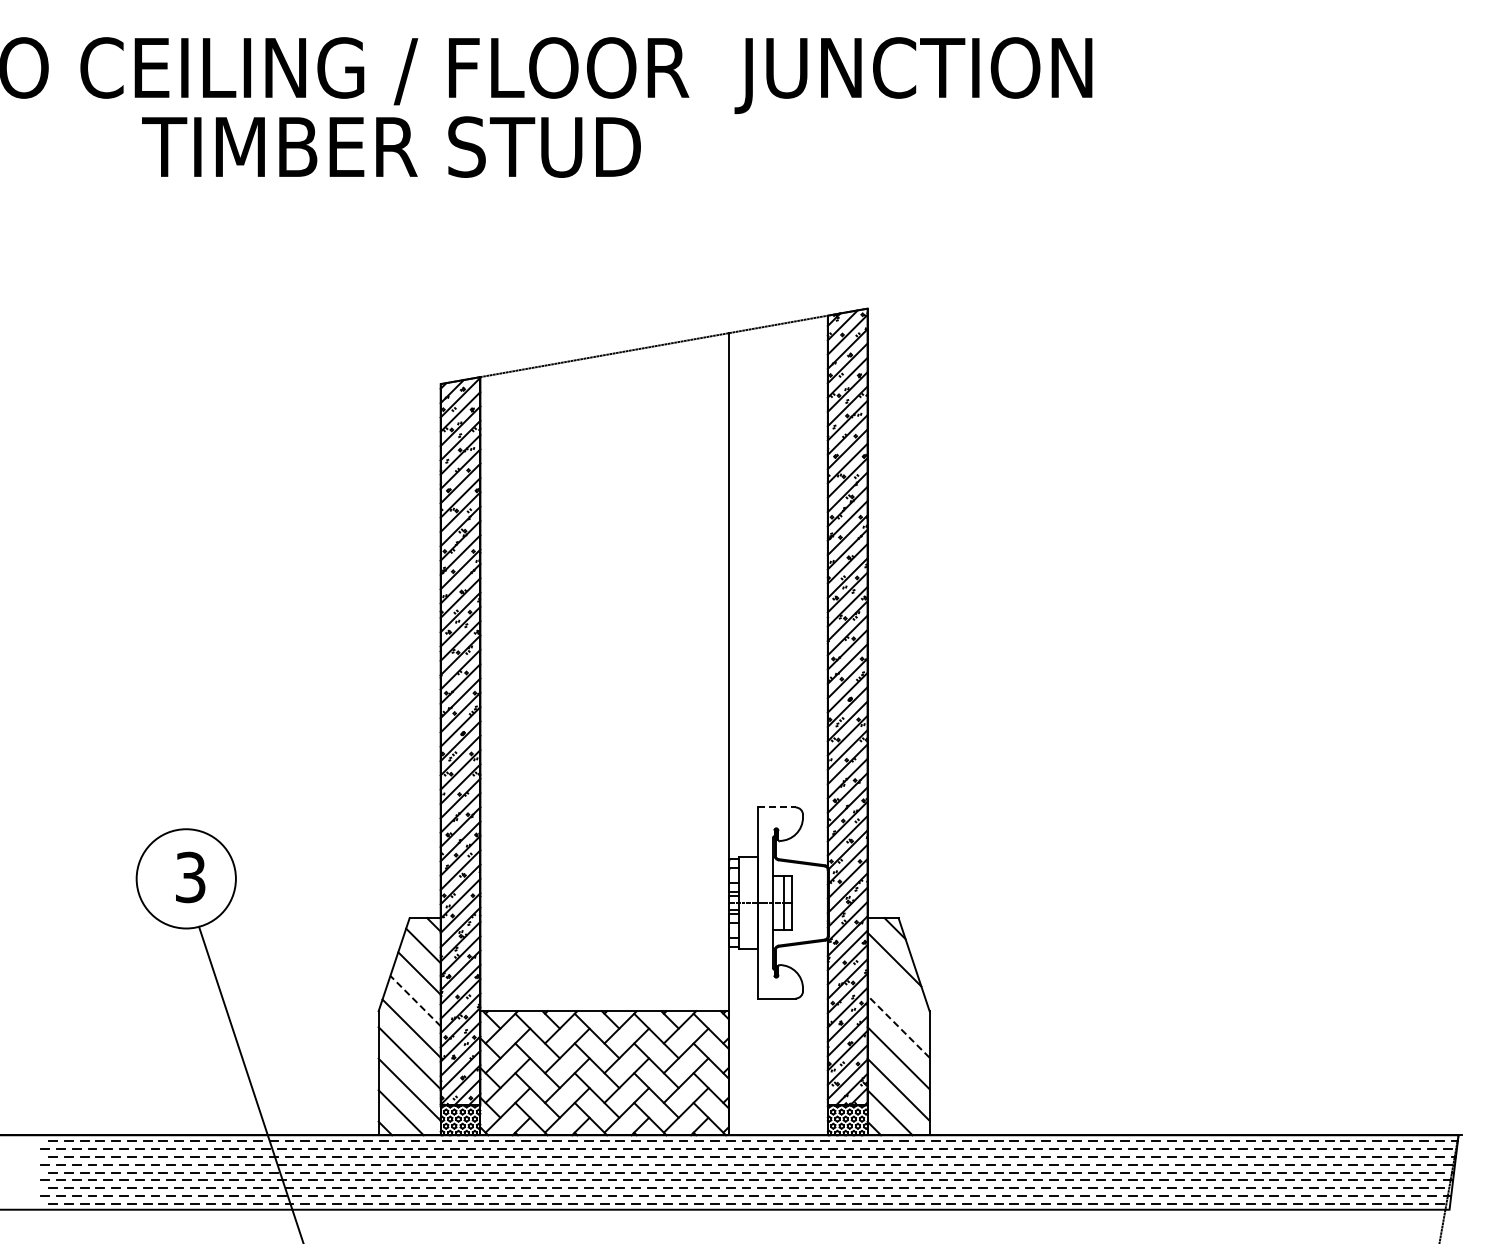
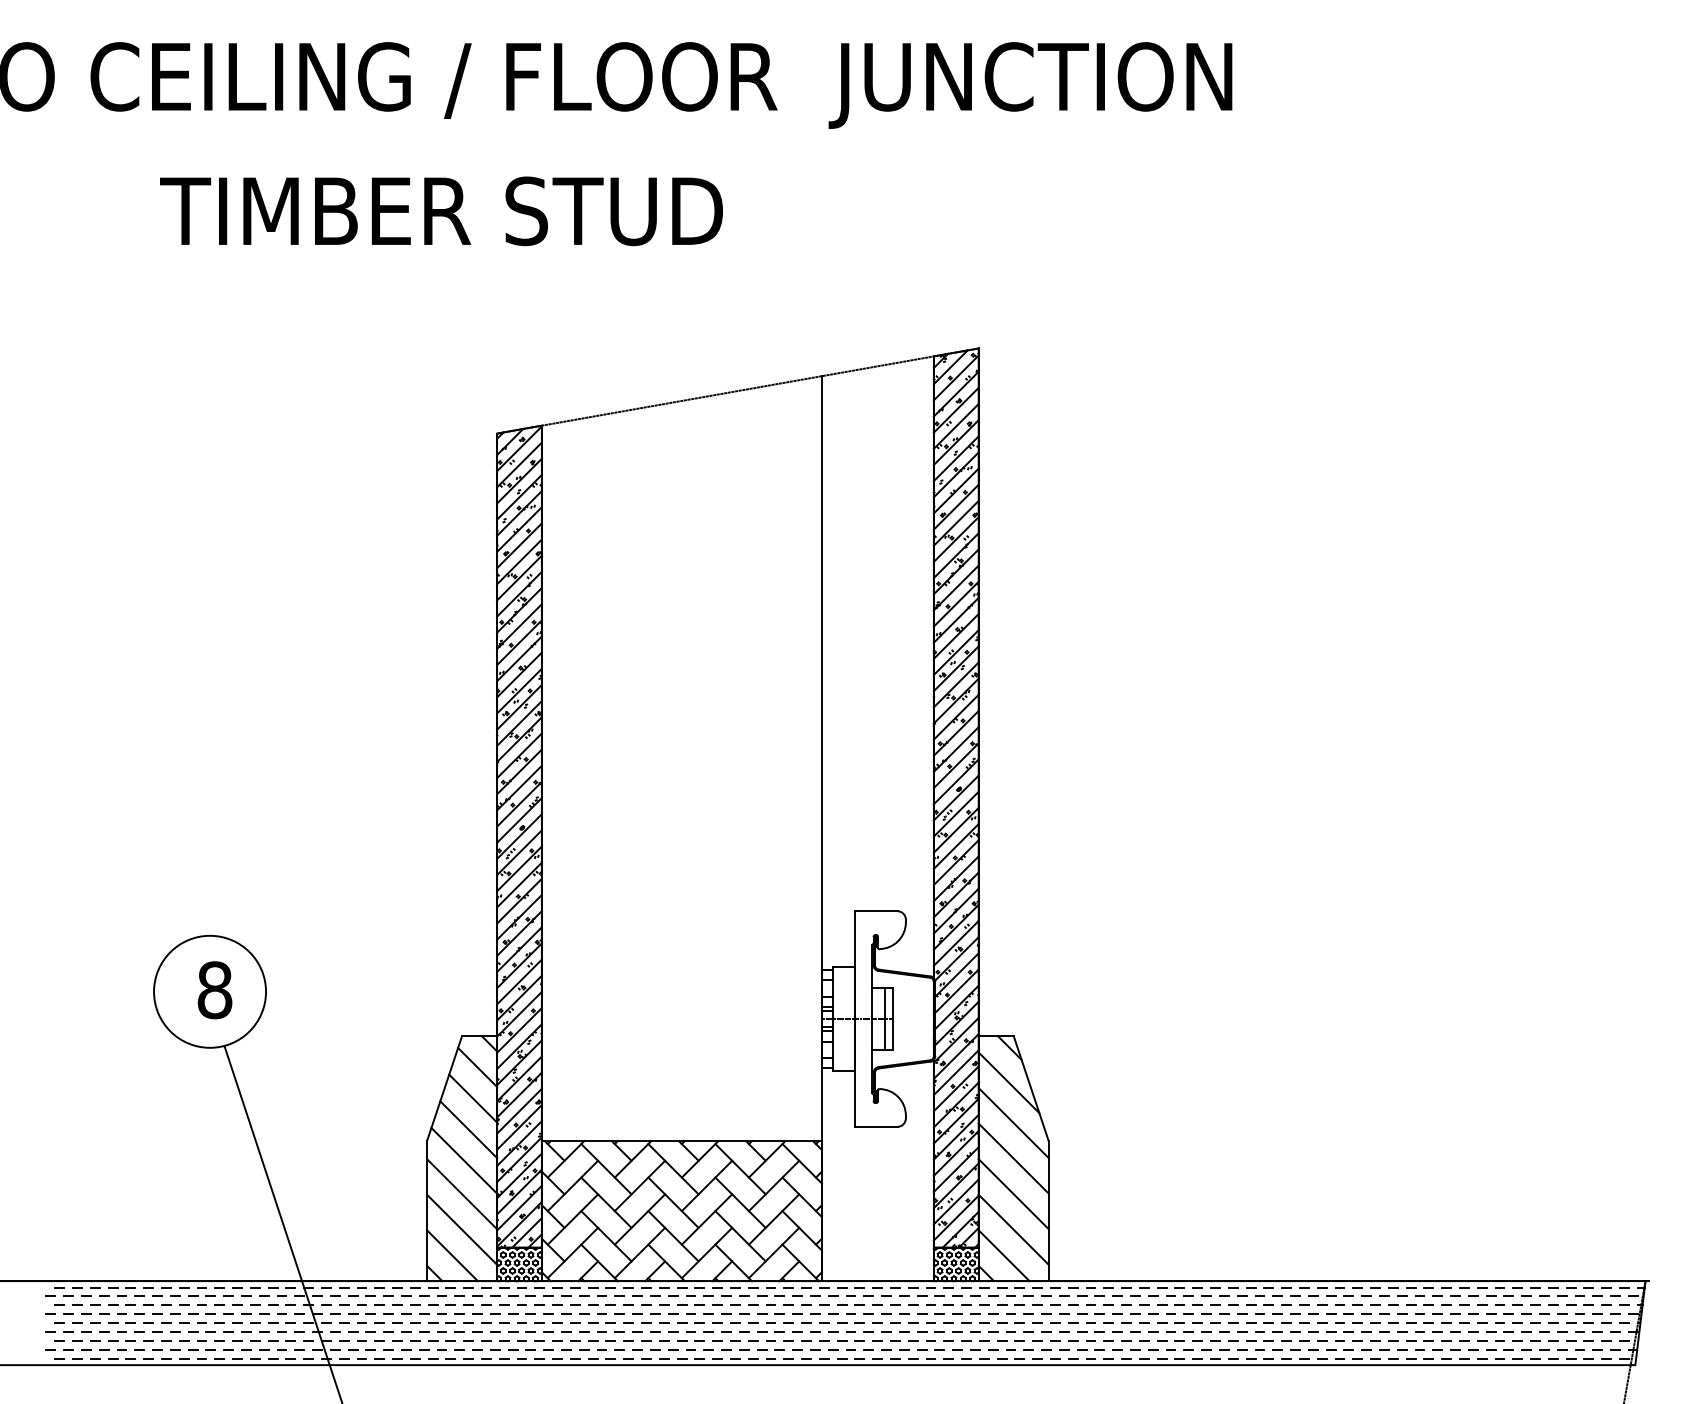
text: (391, 146) -> (441, 210), moved
line: (776, 807) -> (875, 911), dashed -> solid
text: (190, 877) -> (214, 990), 3 -> 8
line: (898, 995) -> (1013, 1123), added
line: (415, 1001) -> (468, 1130), dashed -> solid
line: (898, 1026) -> (1013, 1158), dashed -> solid

